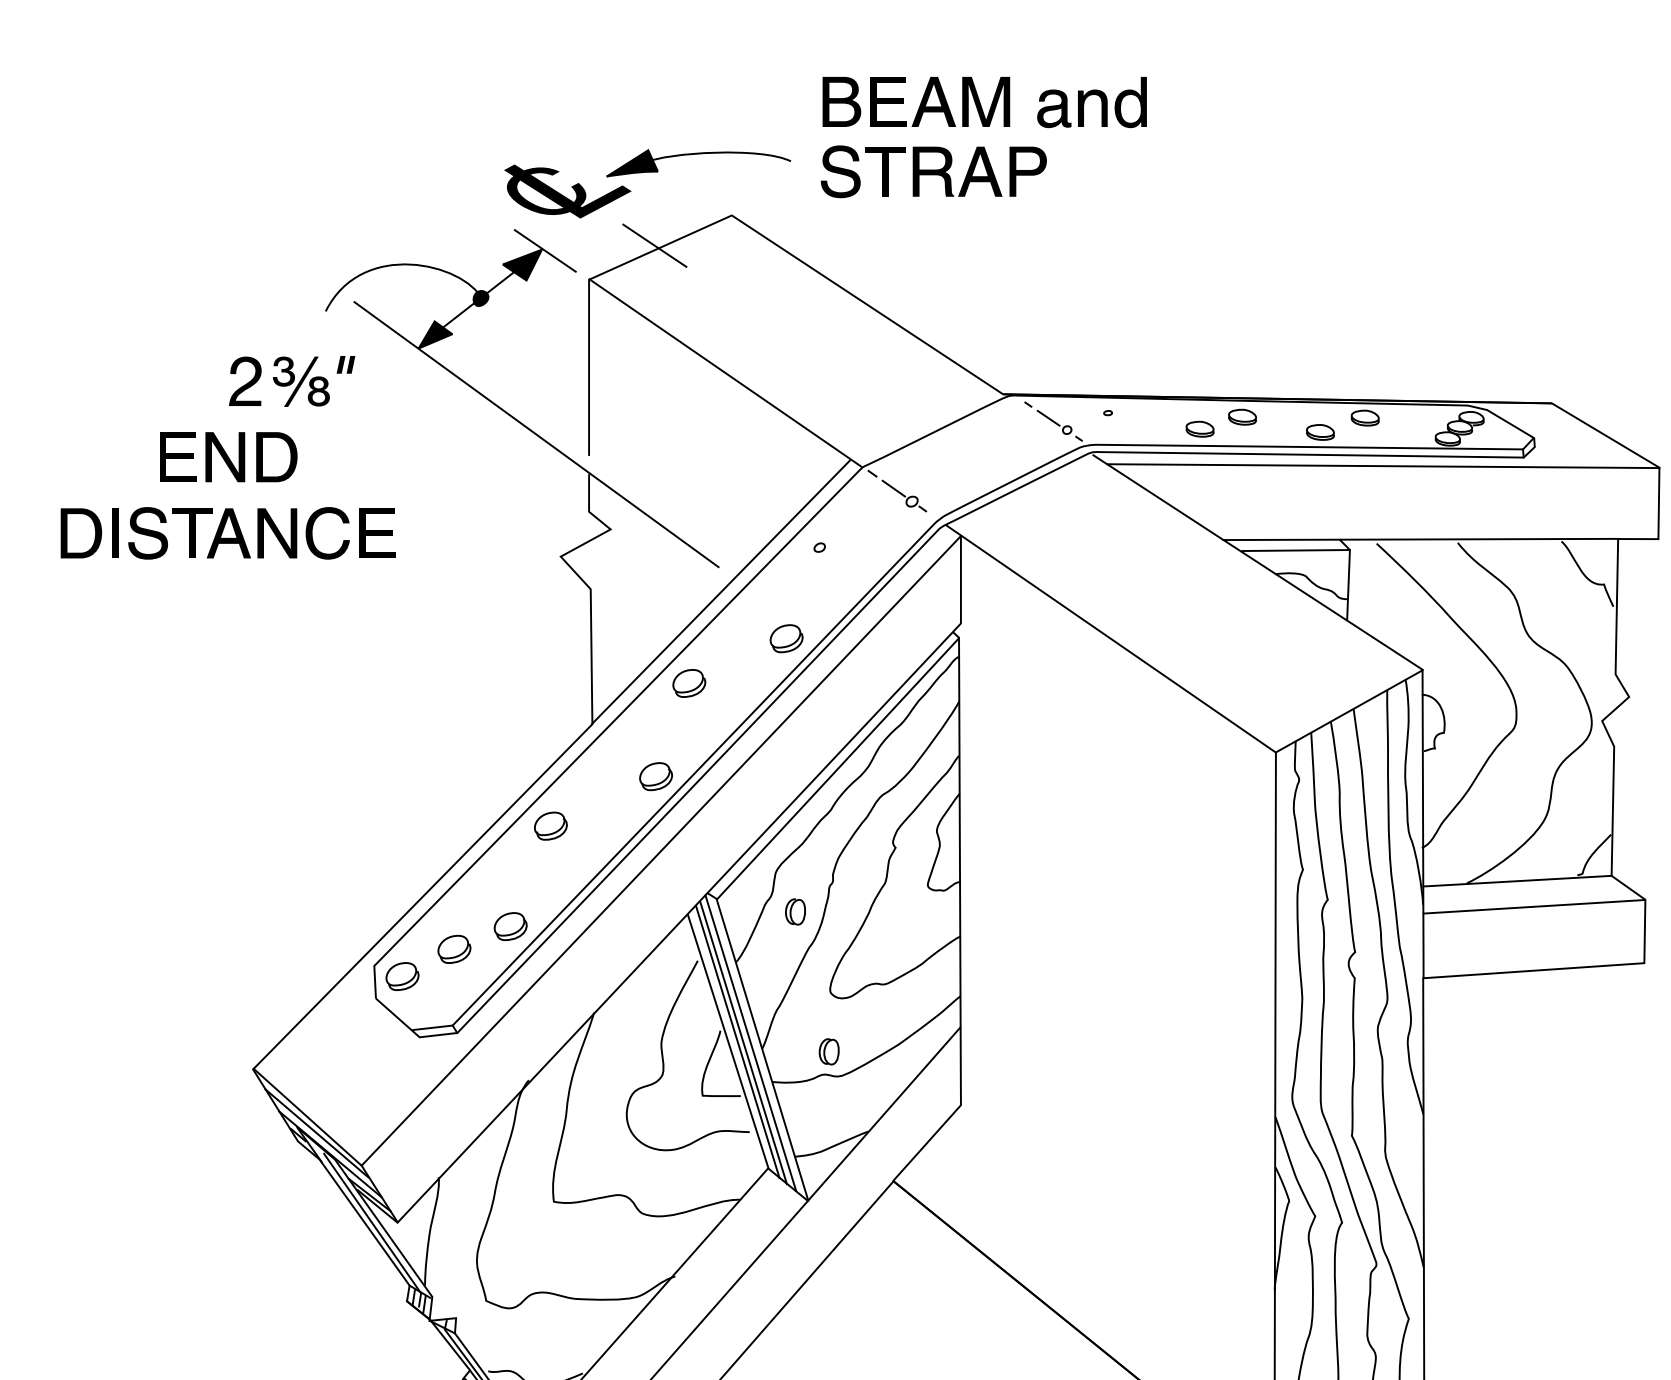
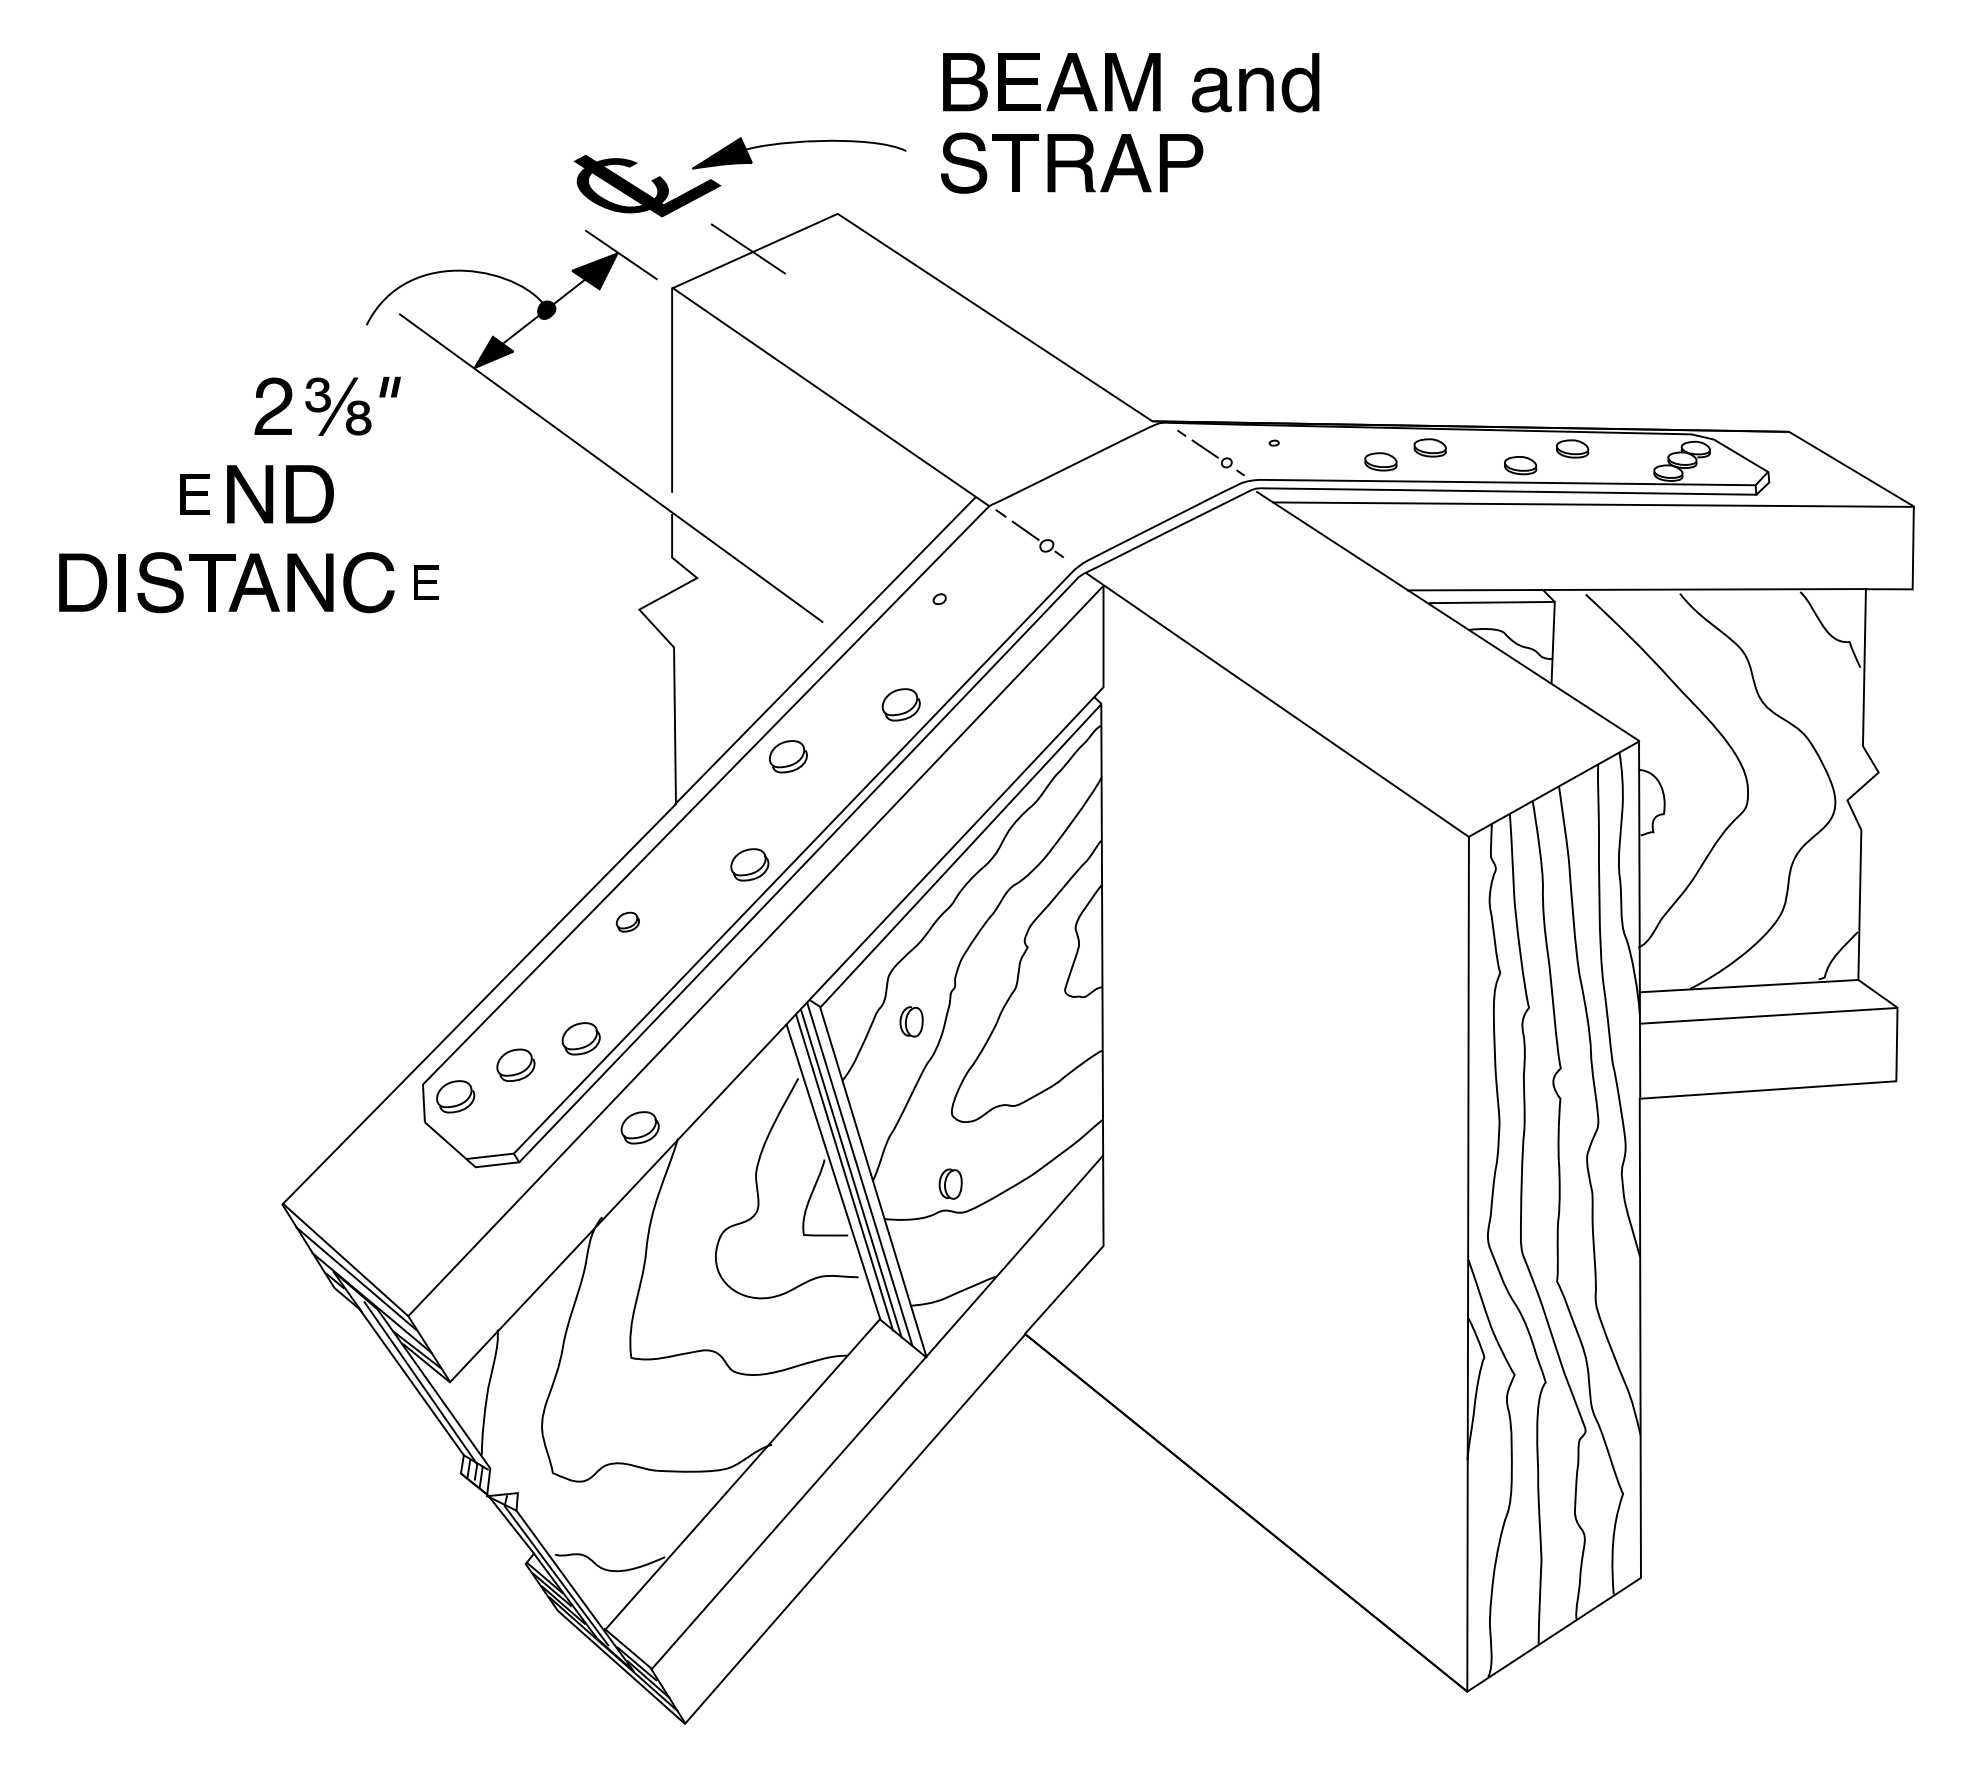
part: (178, 456) -> (195, 493), size x0.7
part: (377, 533) -> (426, 582), size x0.6
part: (550, 825) -> (627, 921), size x0.6
part: (560, 1003) -> (639, 1127), added

